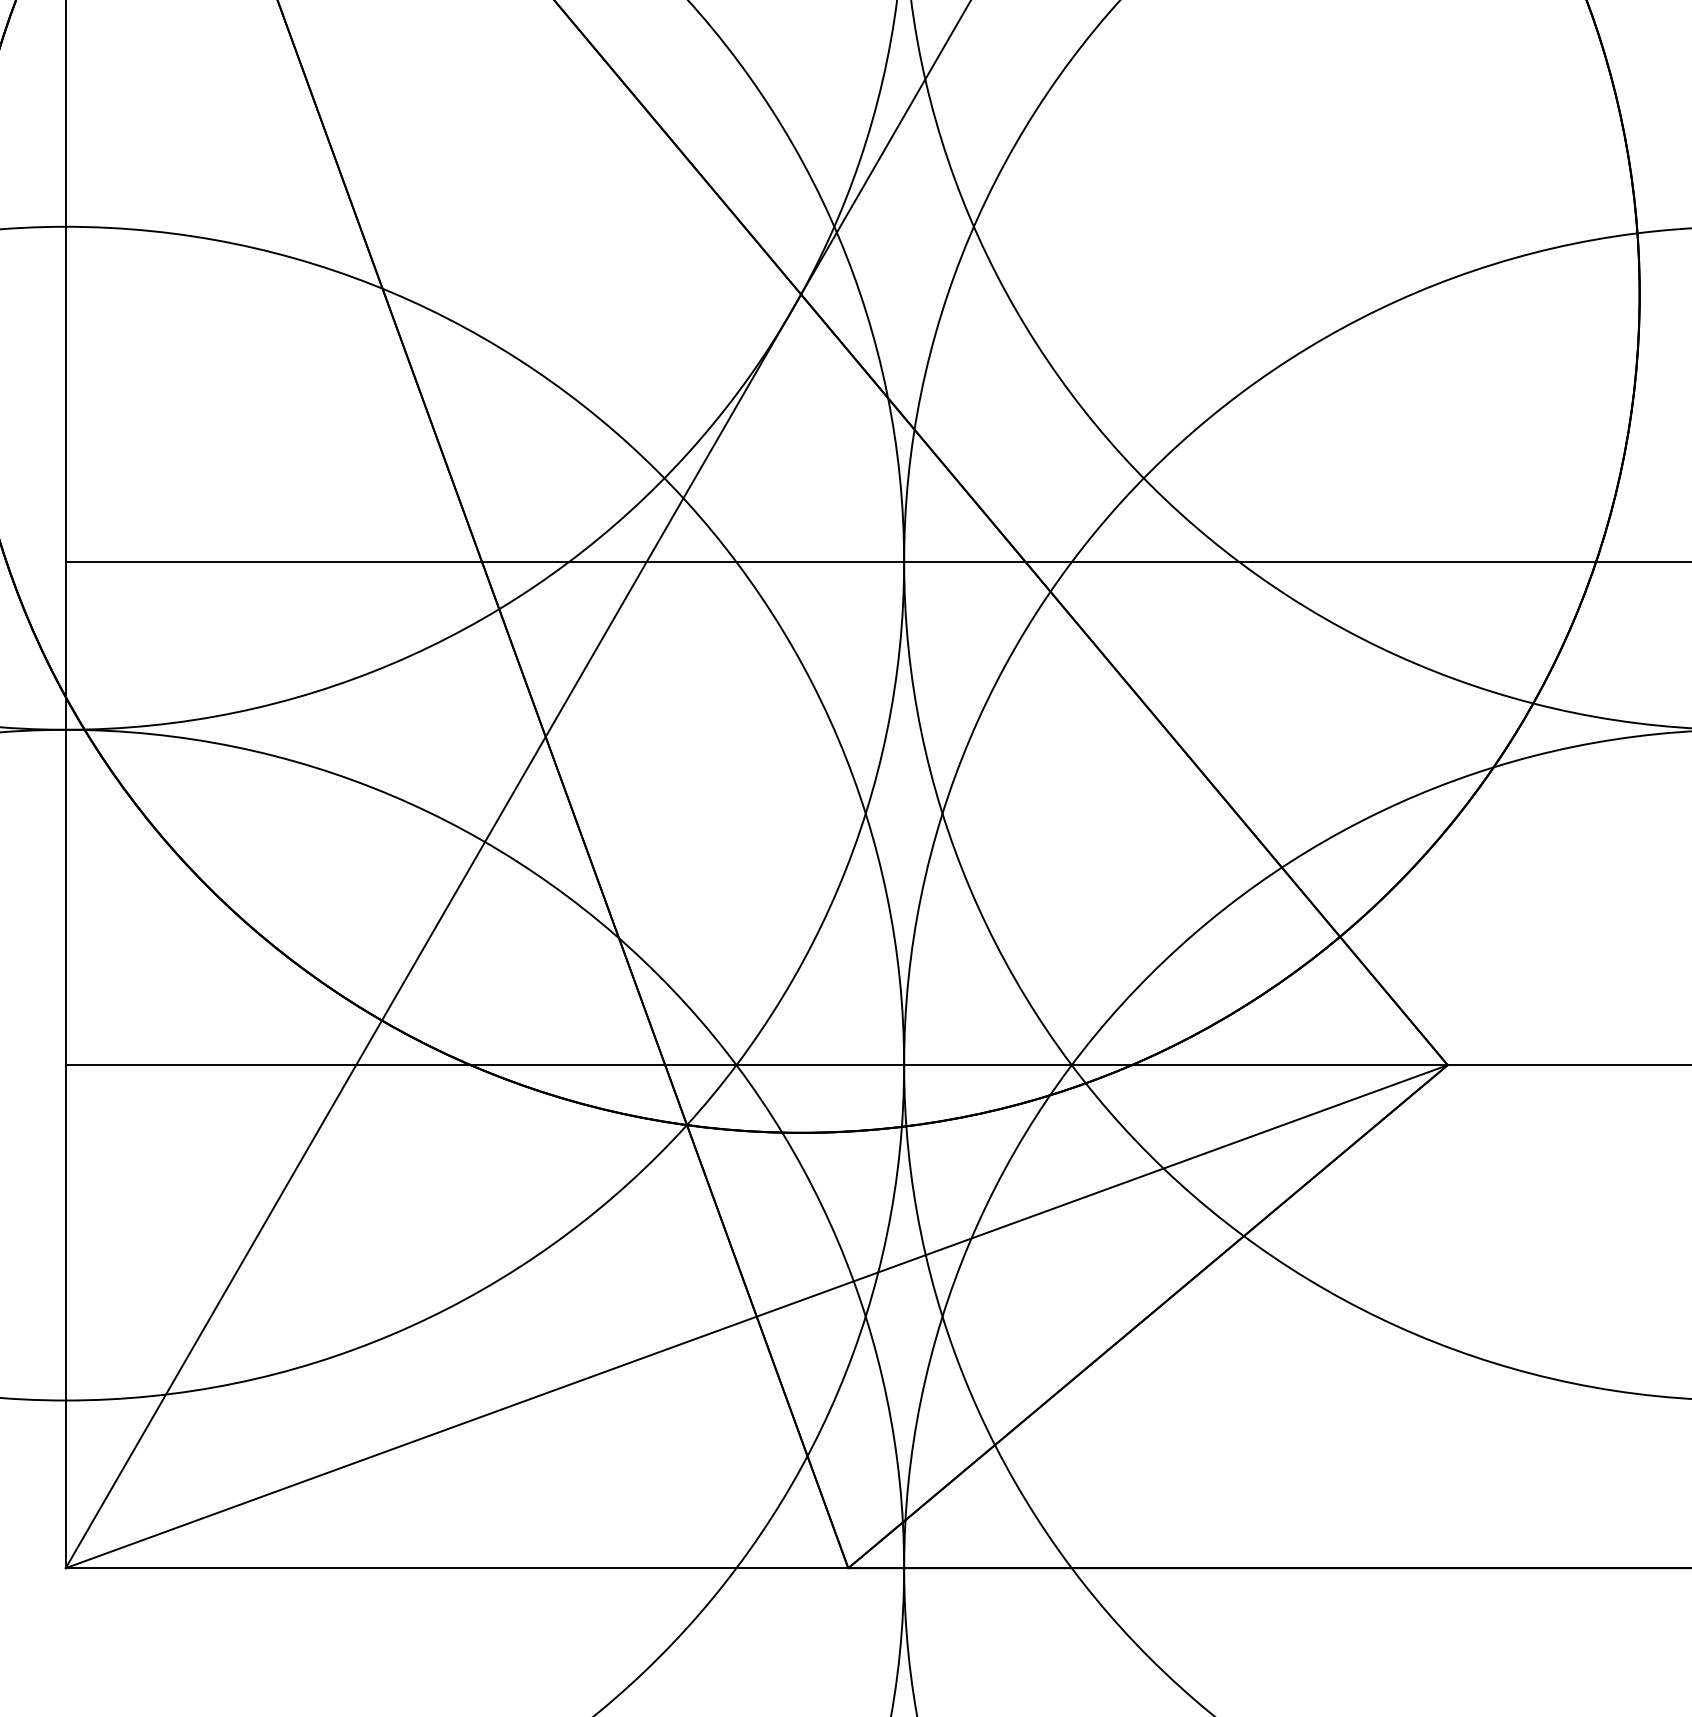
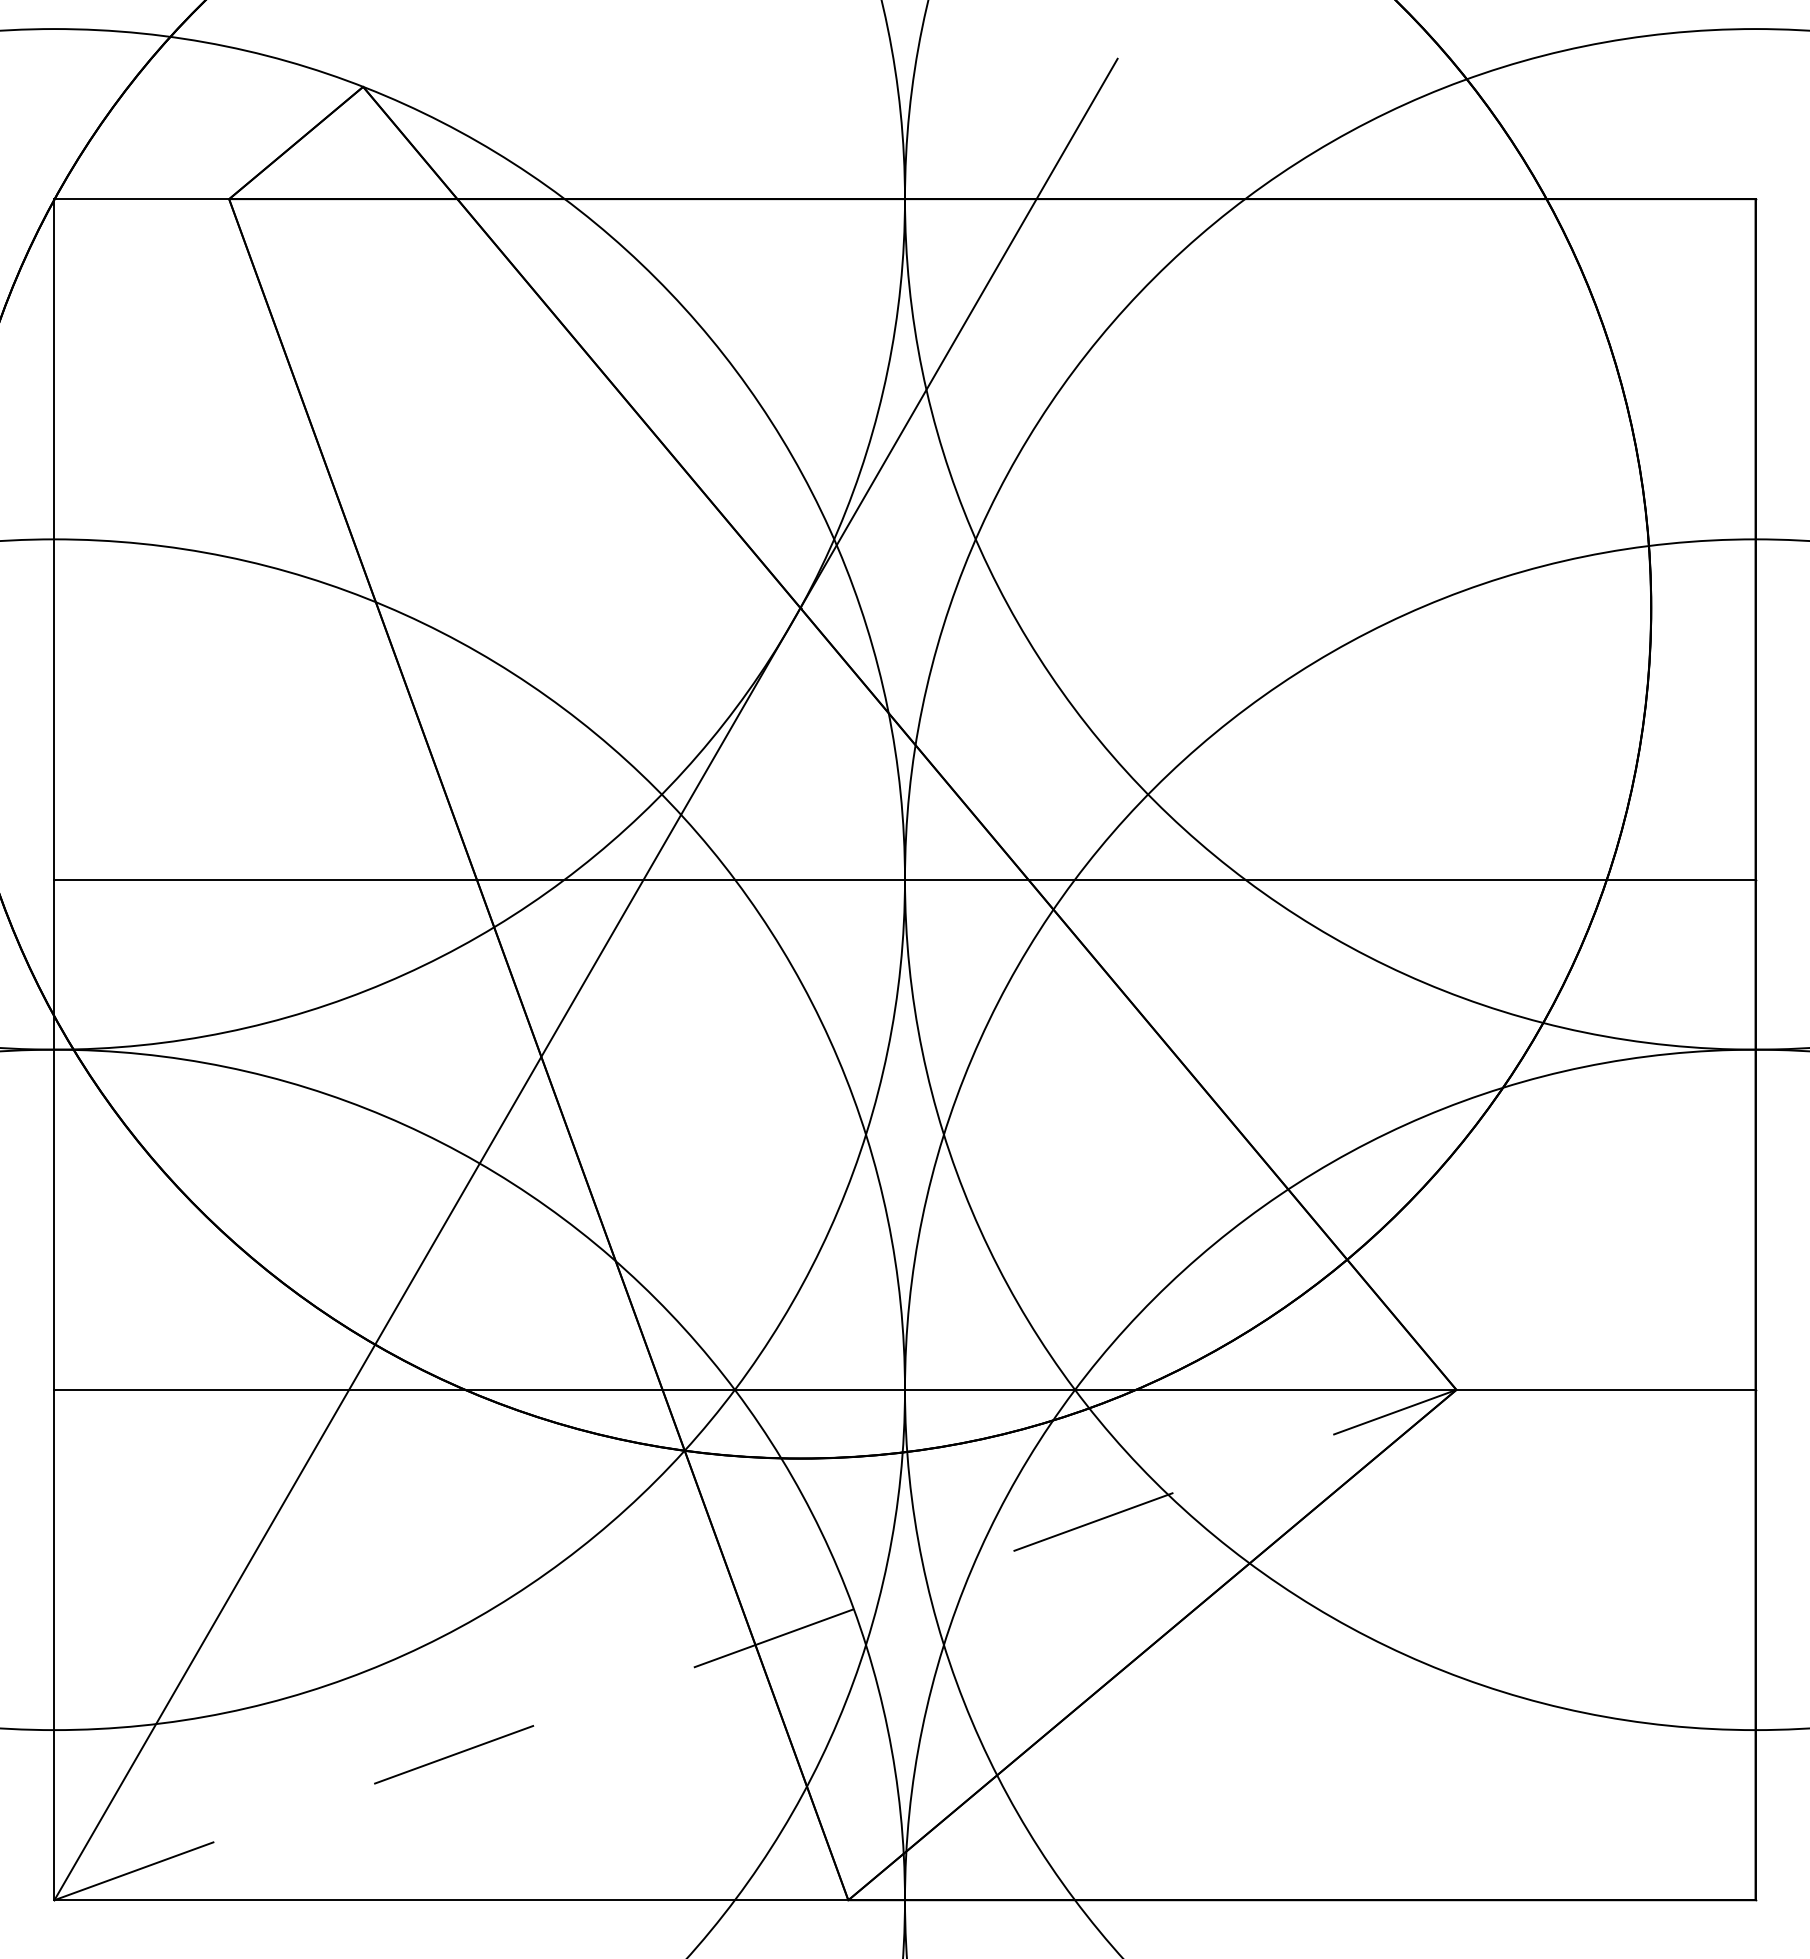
line: (756, 1316) -> (755, 1644), solid -> dashed

